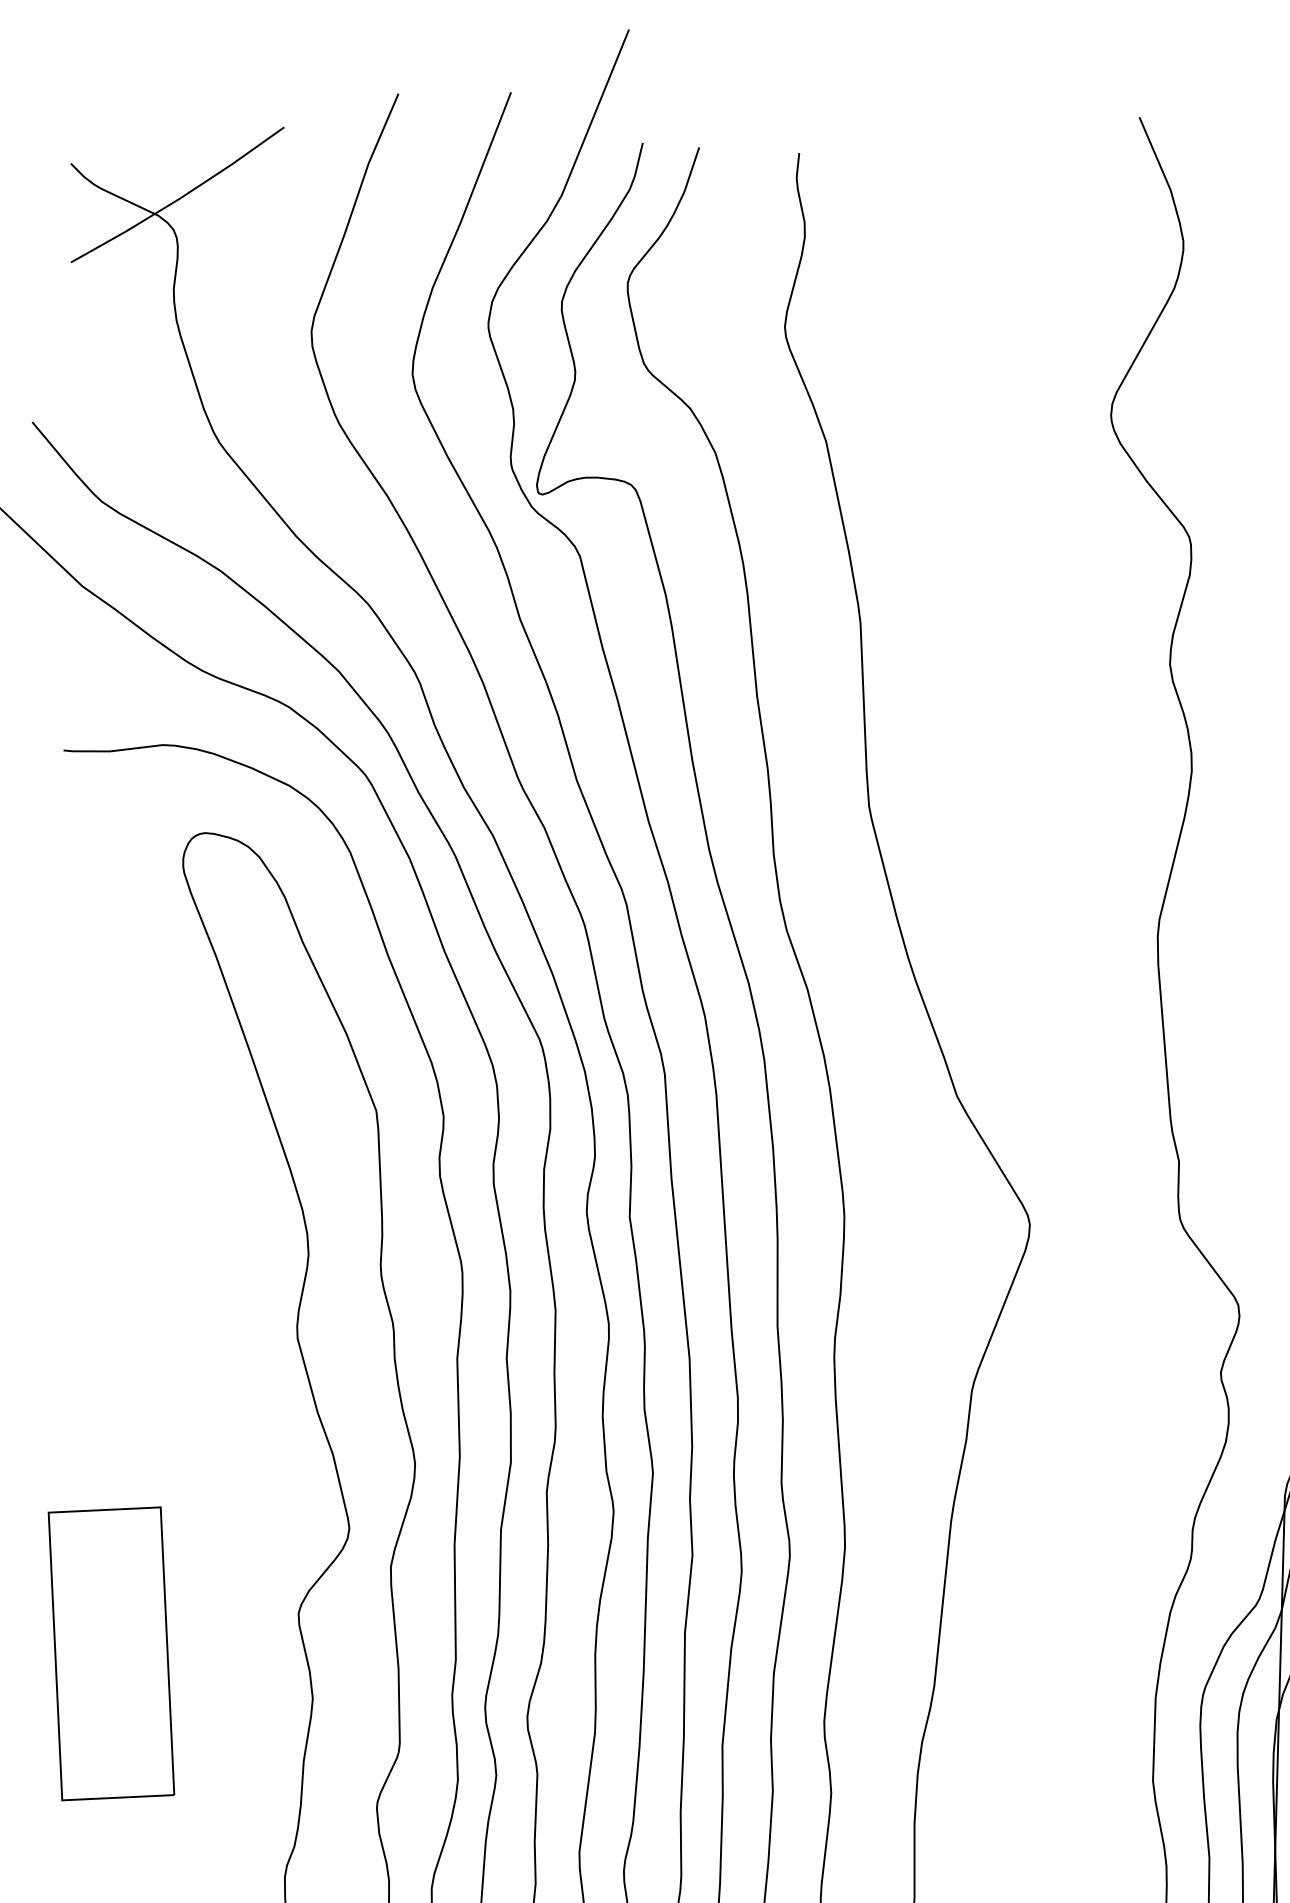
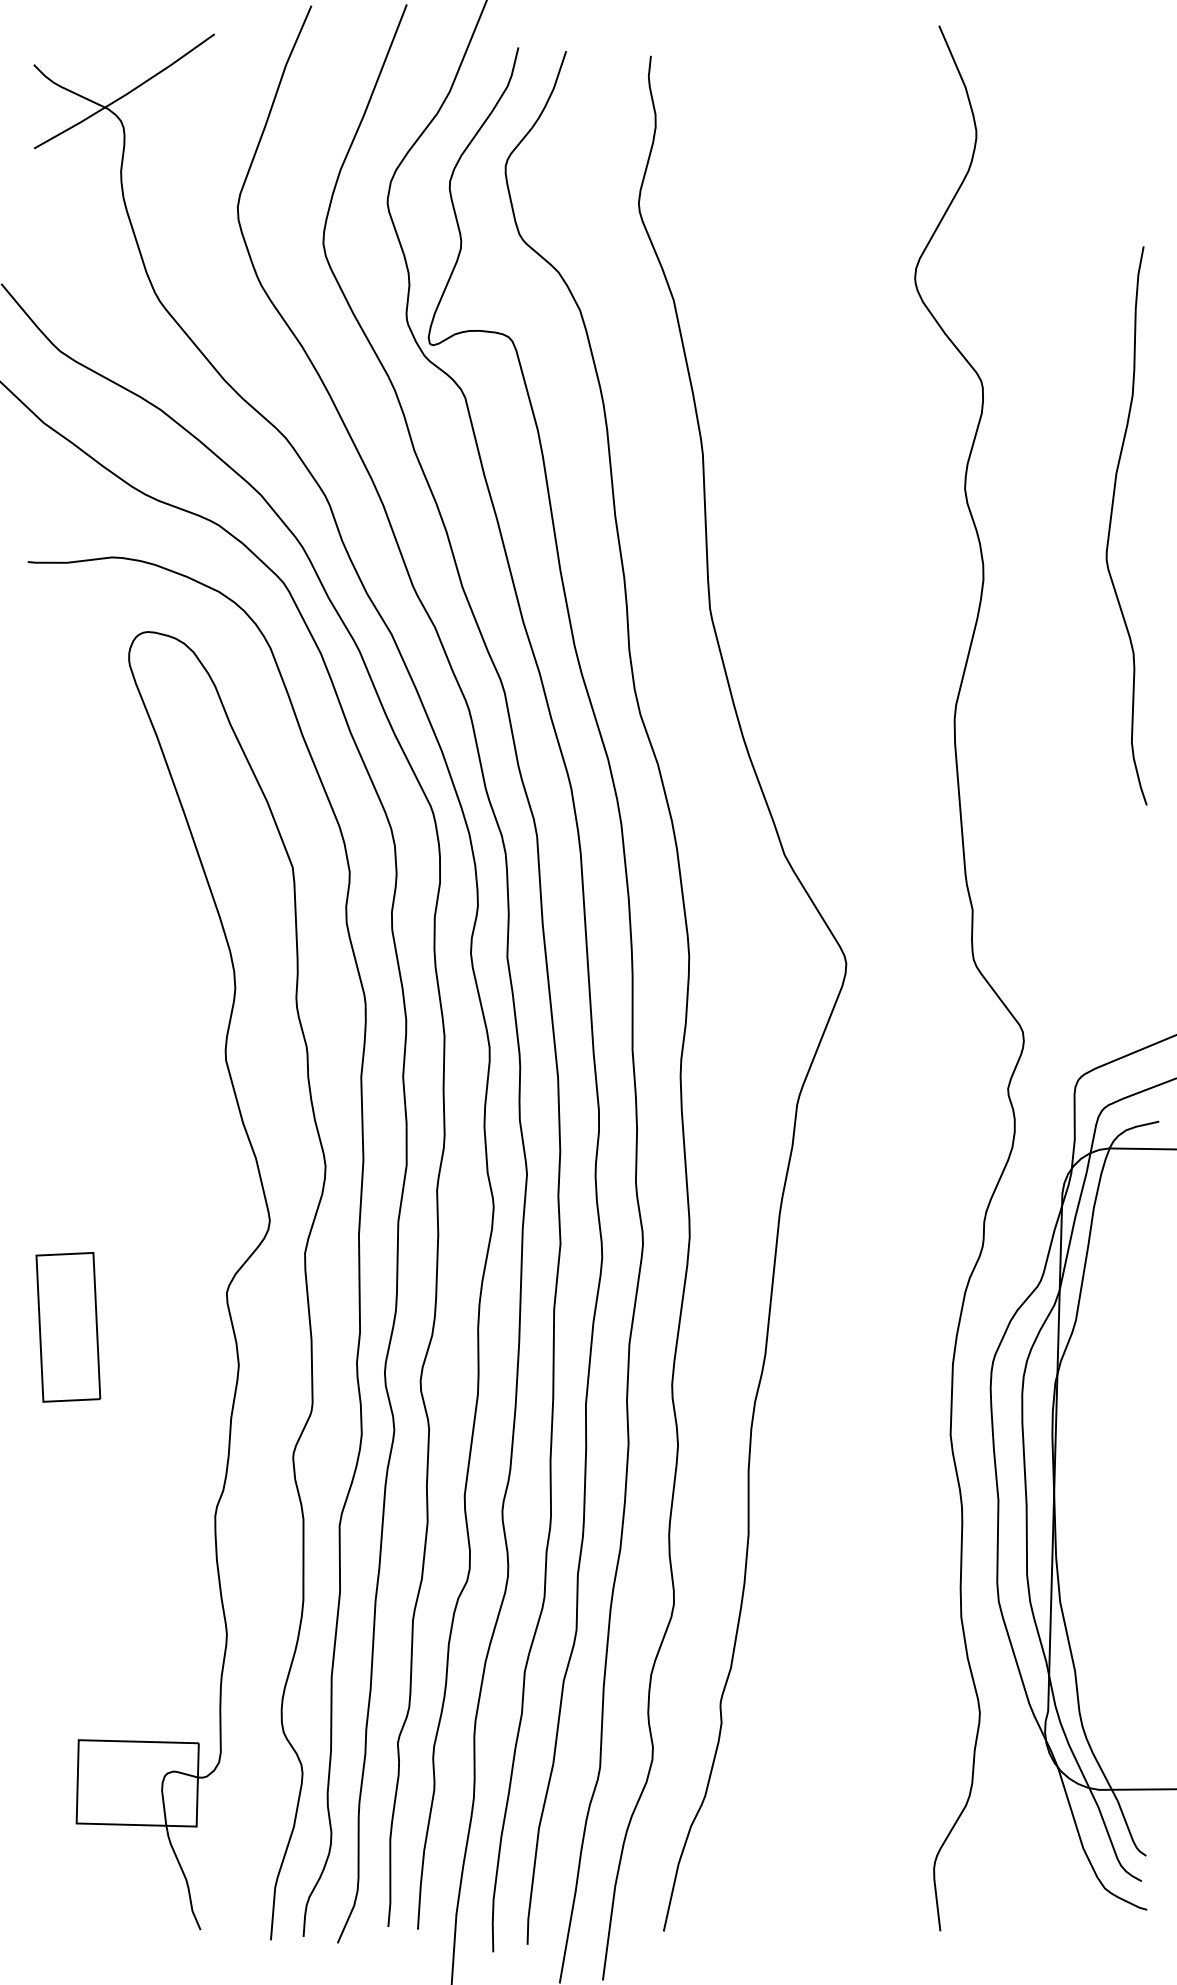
part: (111, 1654) -> (68, 1327), size x0.6

